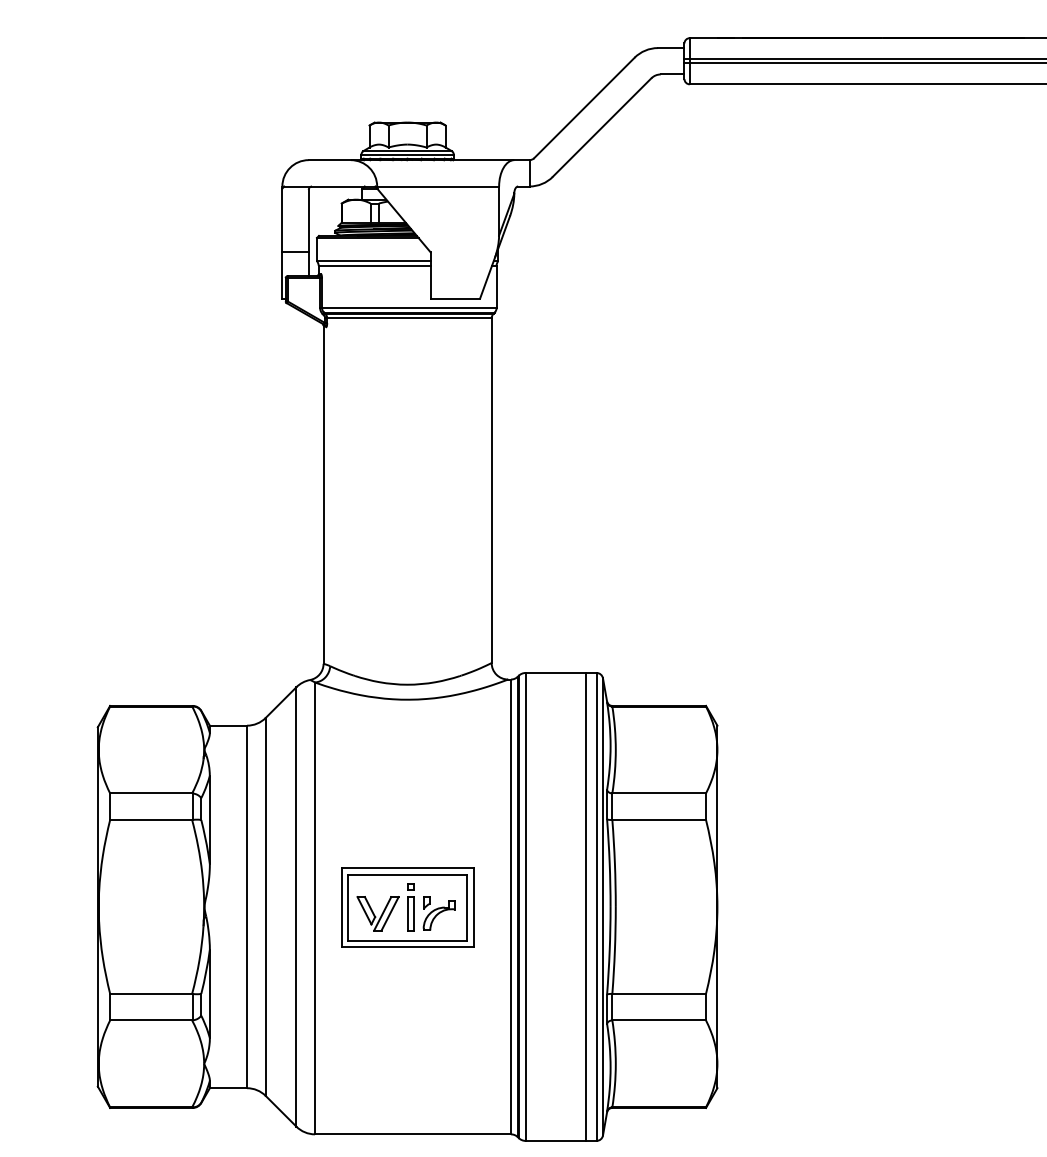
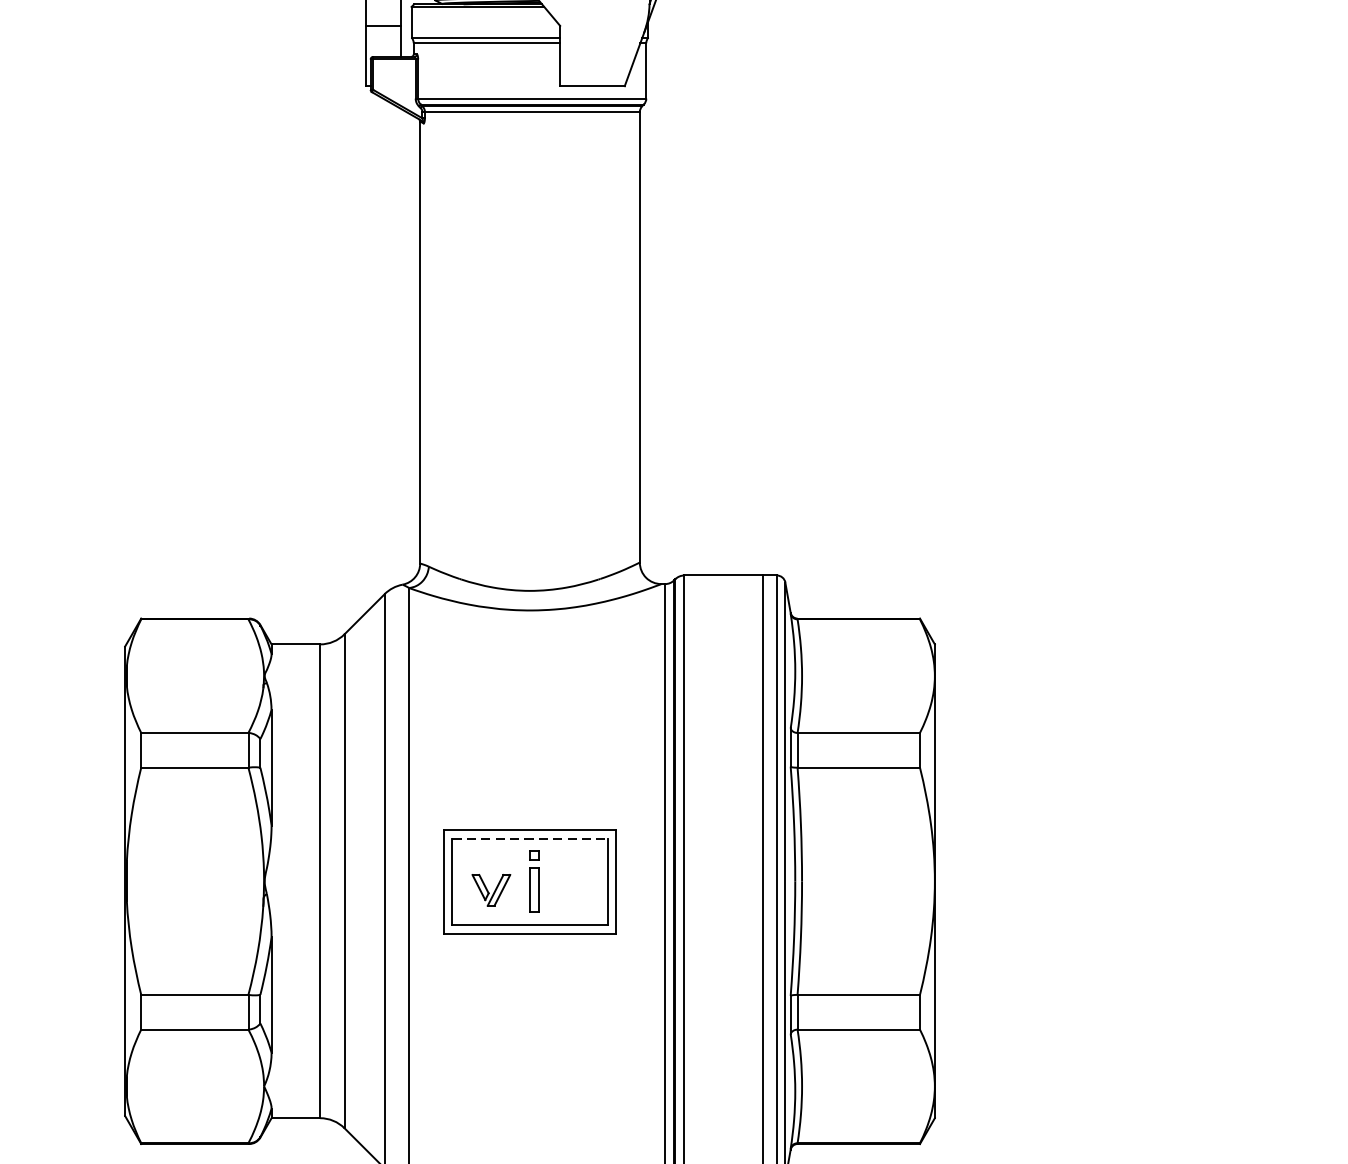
line: (408, 874) -> (531, 838), solid -> dashed
part: (377, 913) -> (490, 889), size x0.7
part: (438, 913) -> (570, 889), removed

